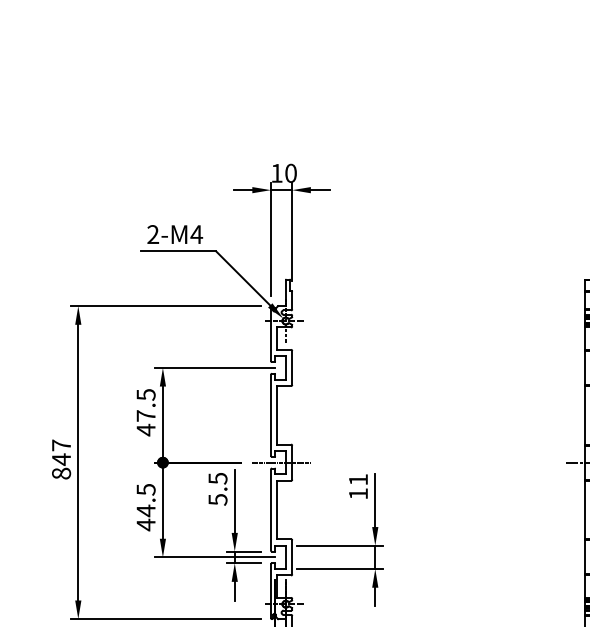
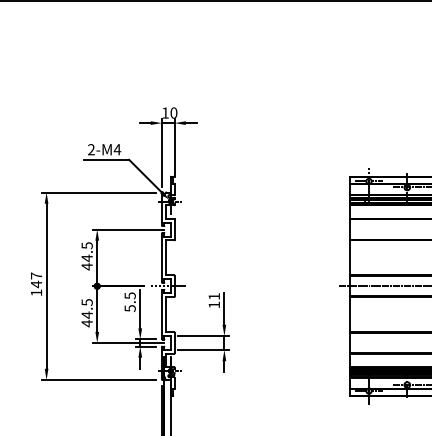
text: (144, 416) -> (86, 258), 47.5 -> 44.5
text: (61, 473) -> (36, 292), 847 -> 147

